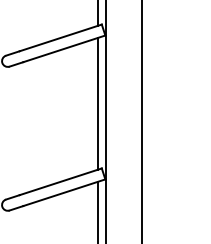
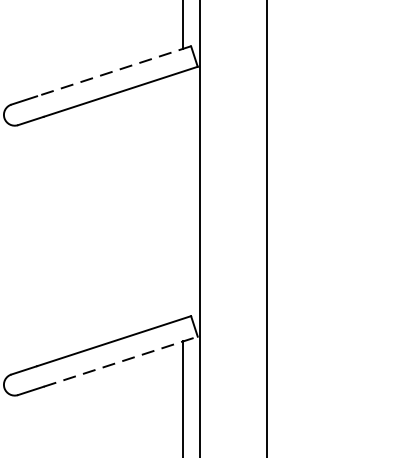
line: (60, 38) -> (113, 72), solid -> dashed
line: (97, 103) -> (182, 194), removed
line: (64, 192) -> (121, 361), solid -> dashed

